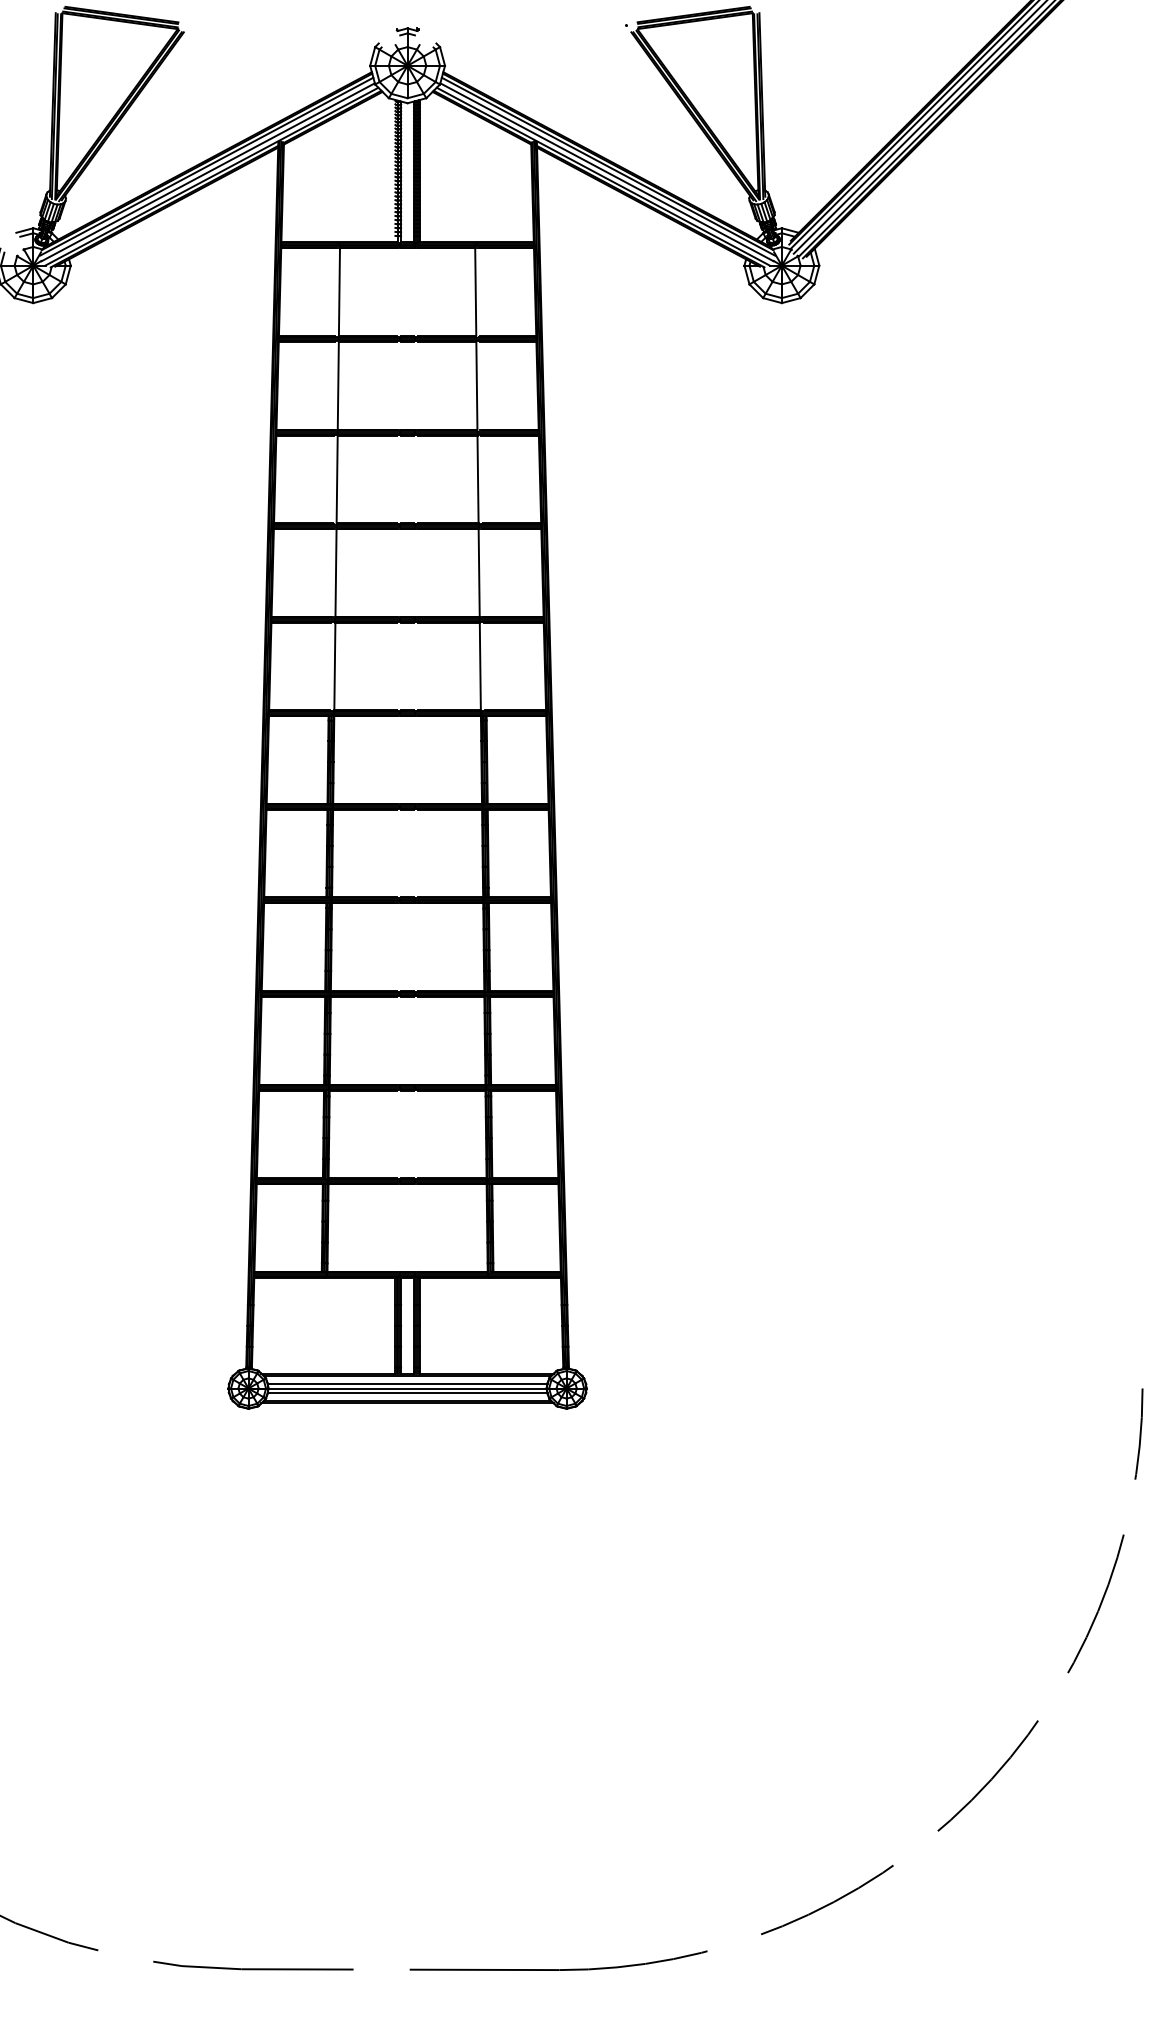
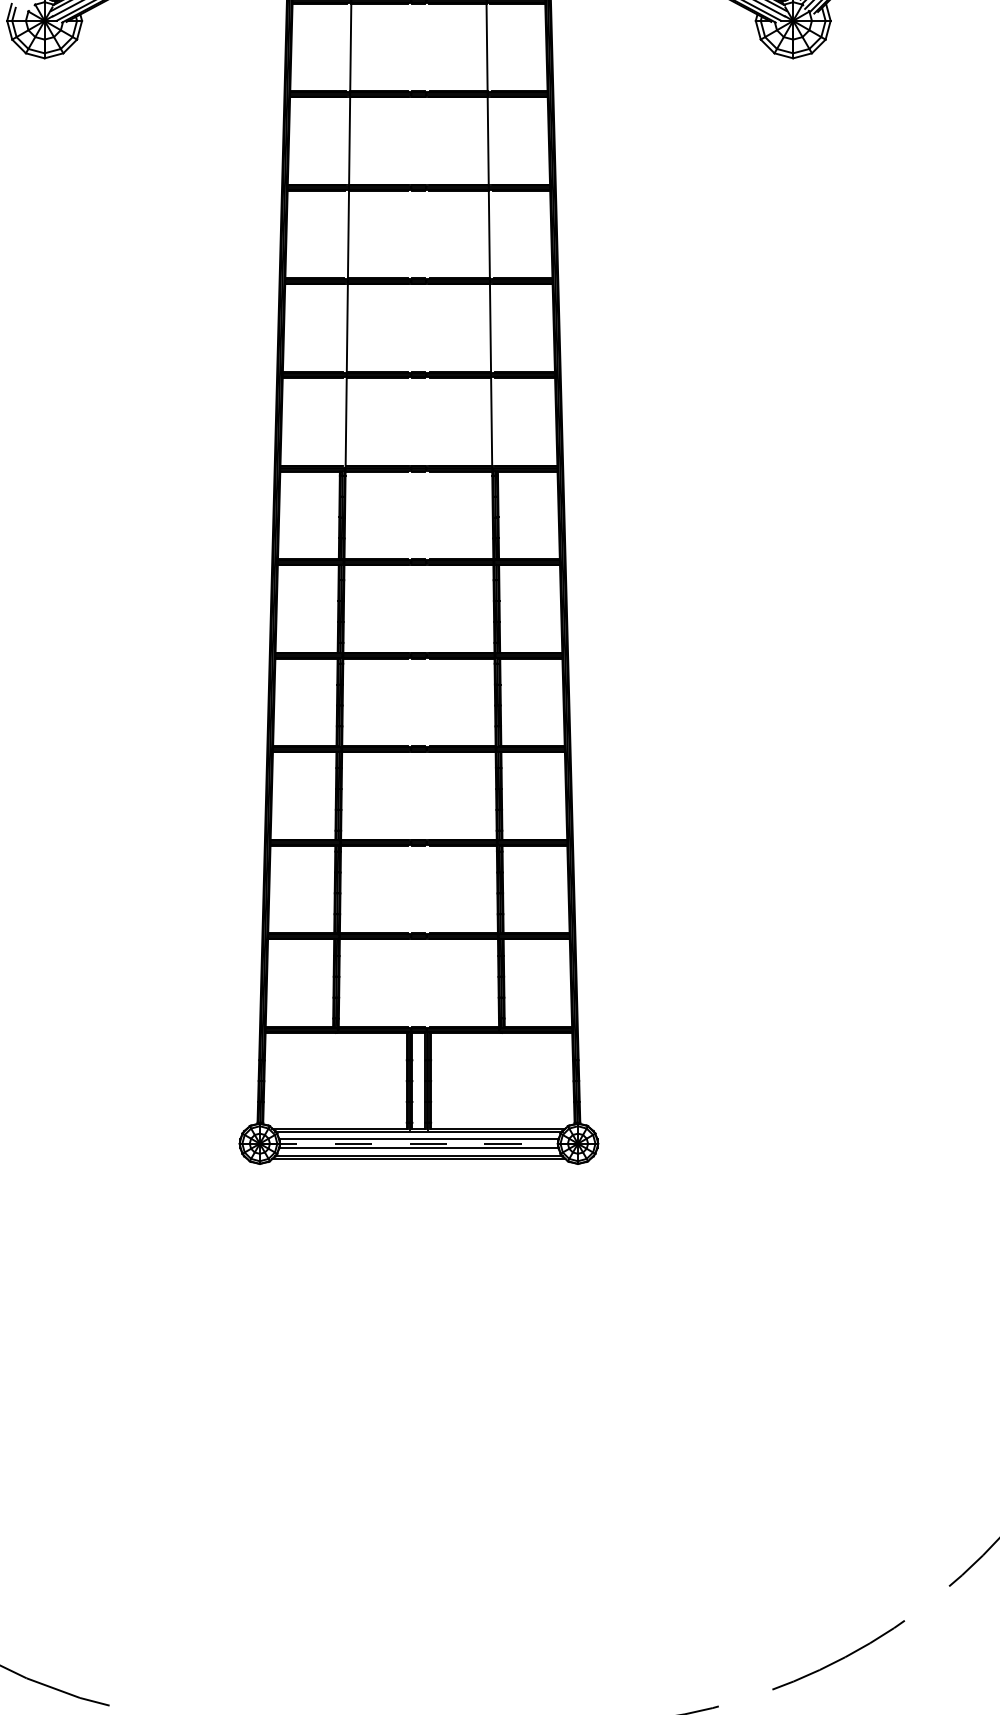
line: (408, 1388) -> (419, 1143), solid -> dashed

